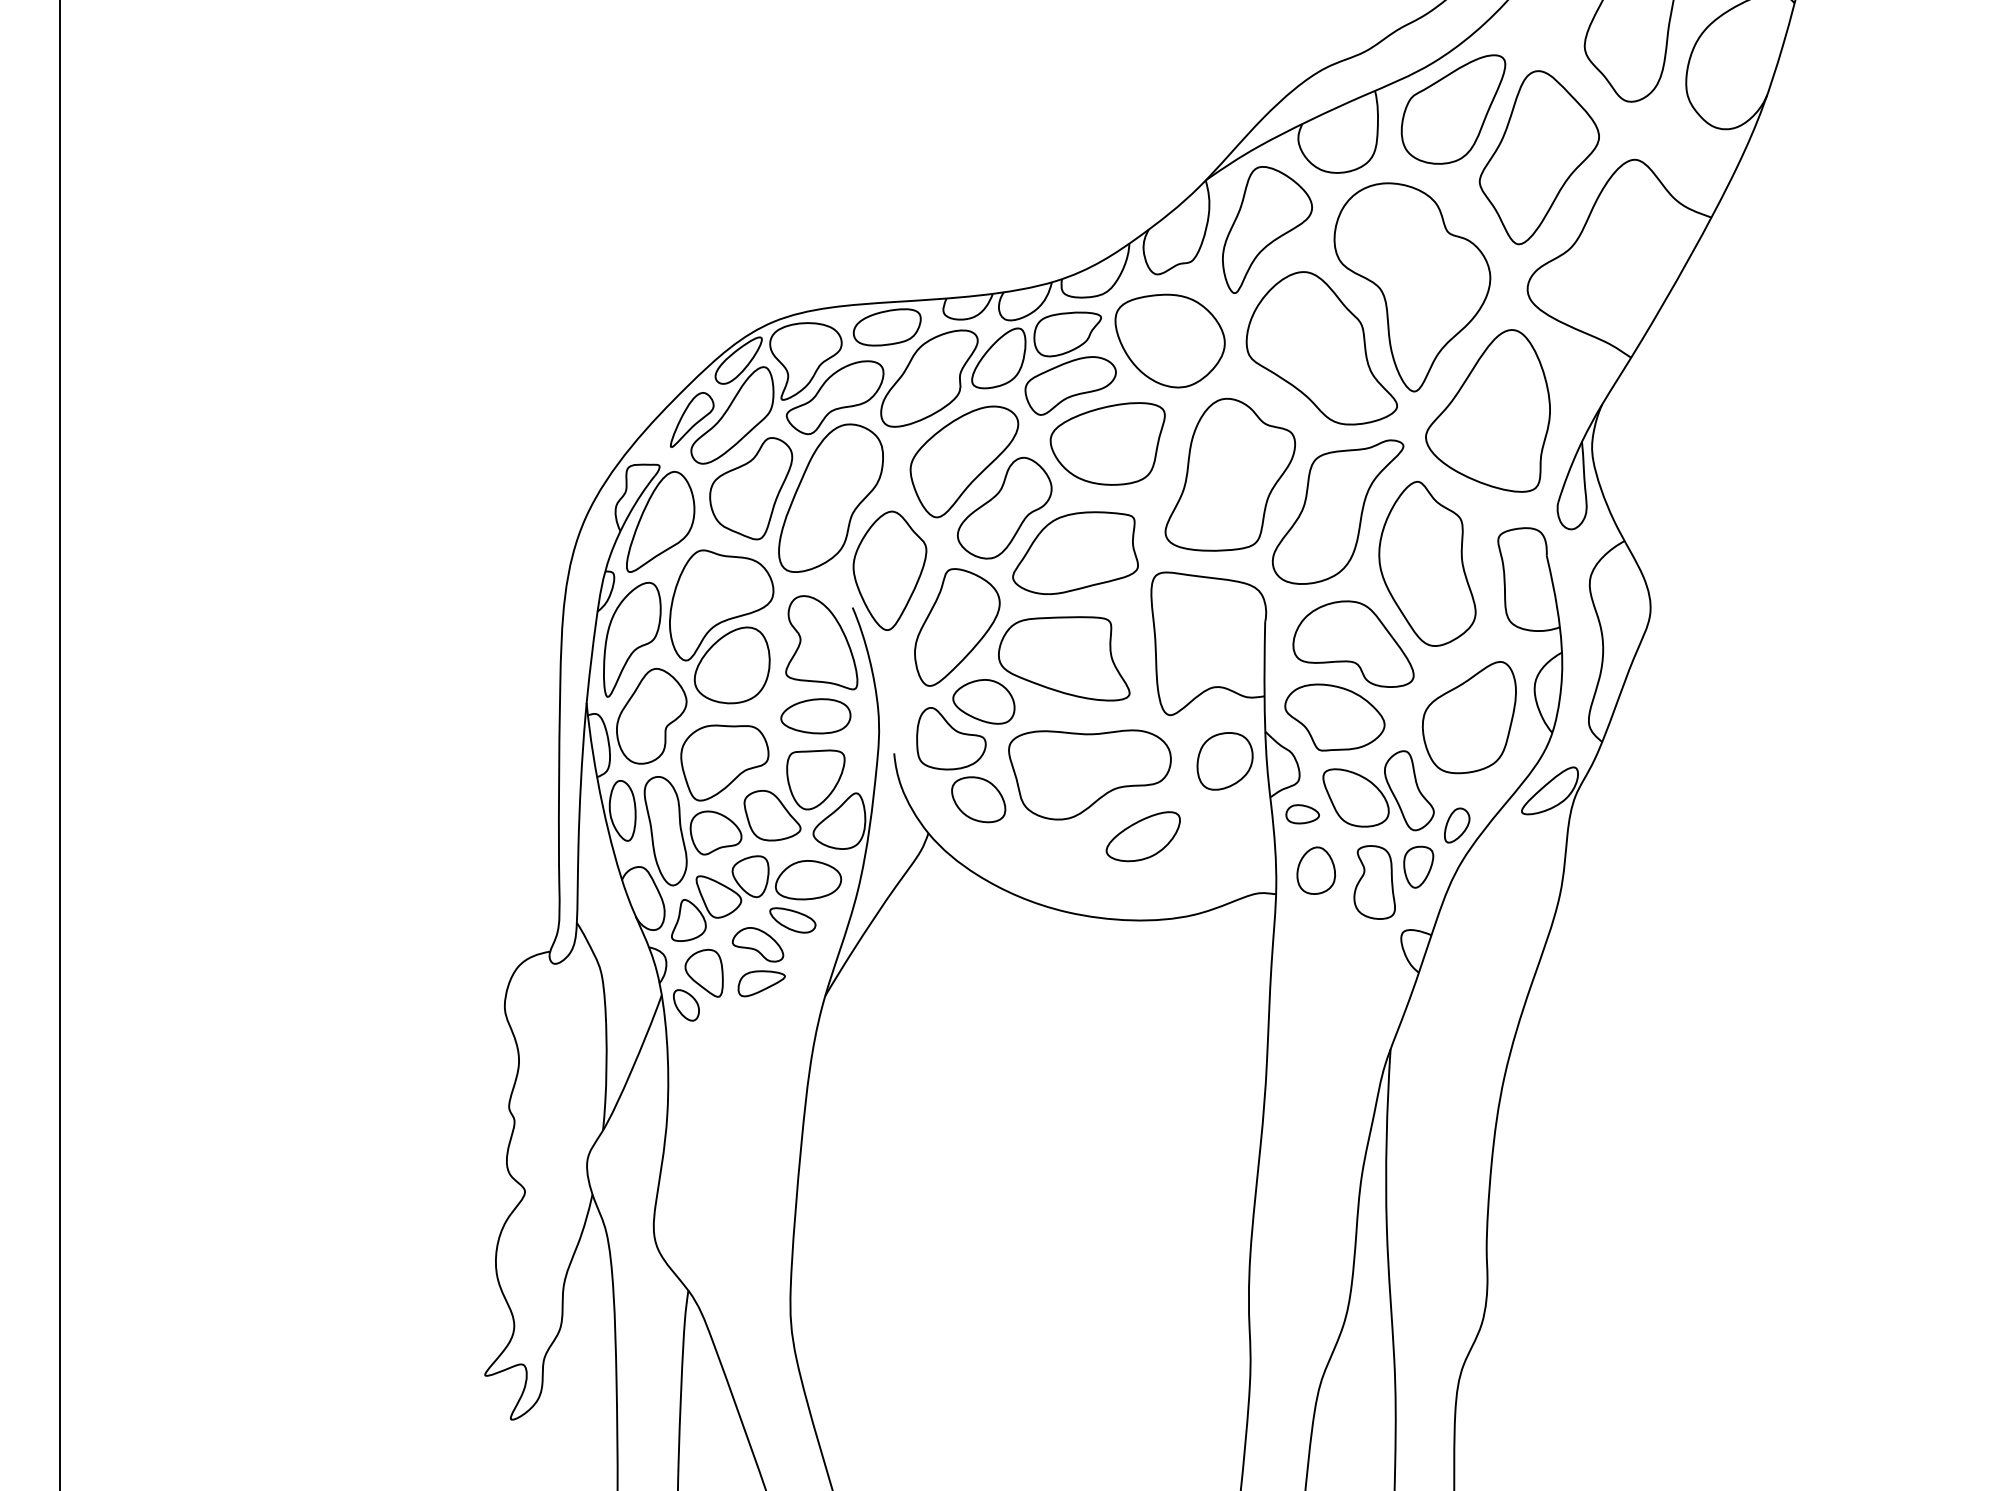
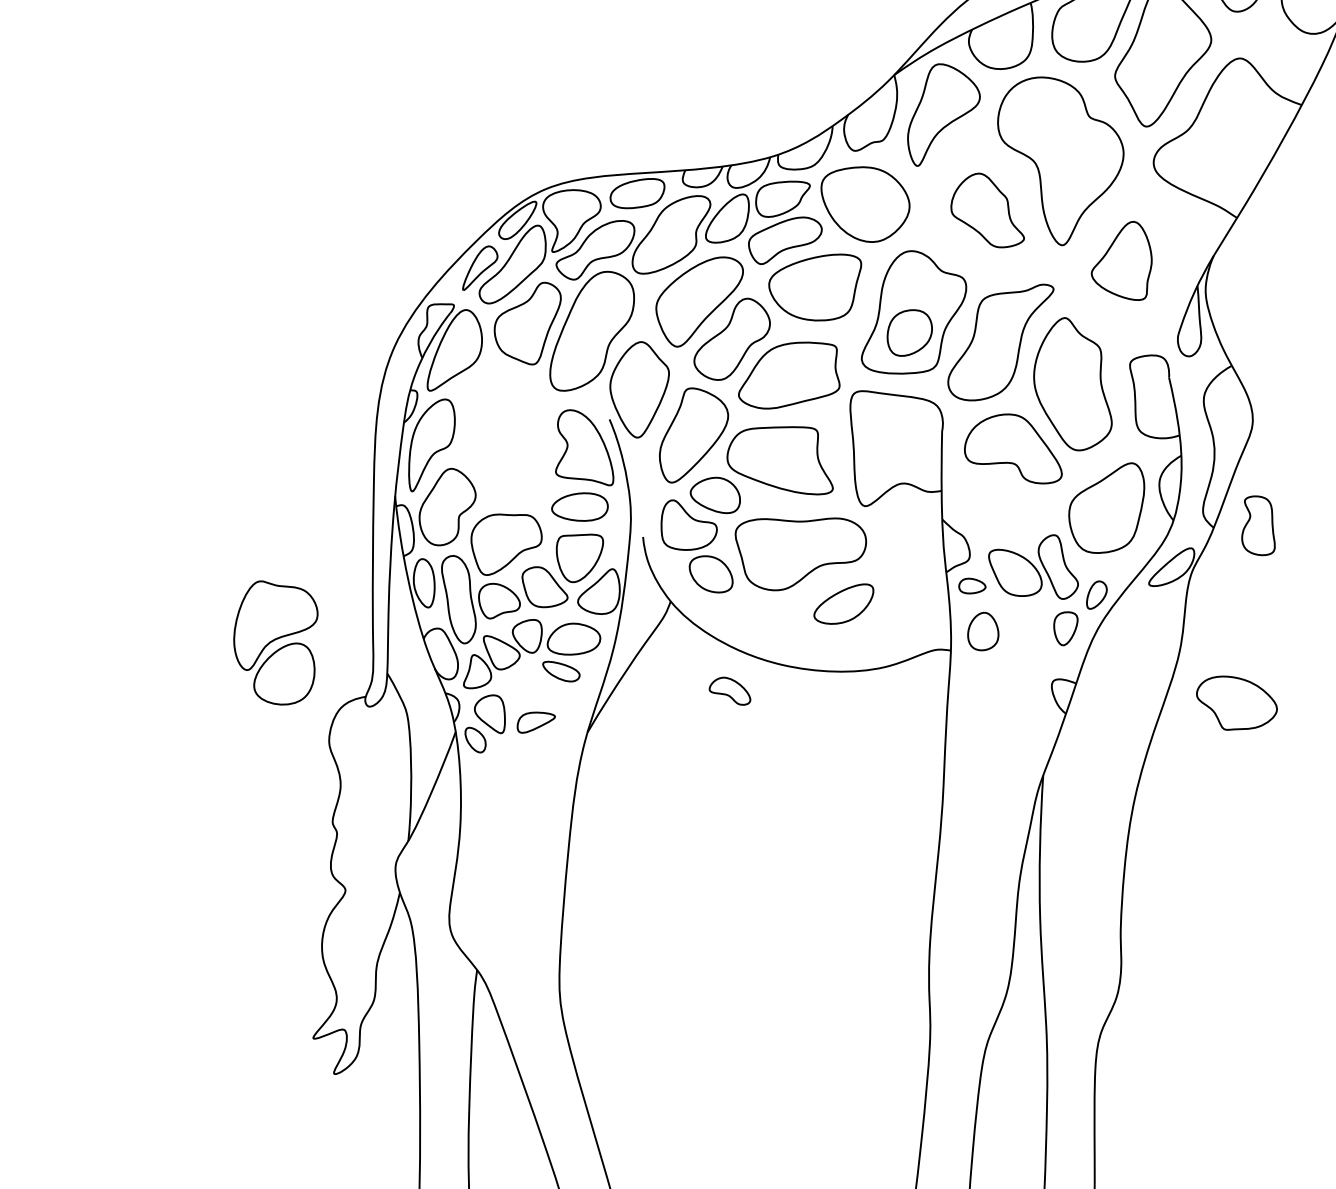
part: (1321, 348) -> (987, 210), size x0.6
part: (1487, 410) -> (1121, 260), size x0.6
part: (721, 626) -> (275, 642), moved
part: (1334, 717) -> (1236, 703), moved
part: (1224, 761) -> (909, 333), moved
part: (1374, 882) -> (1258, 525), moved
part: (757, 944) -> (729, 691), moved

